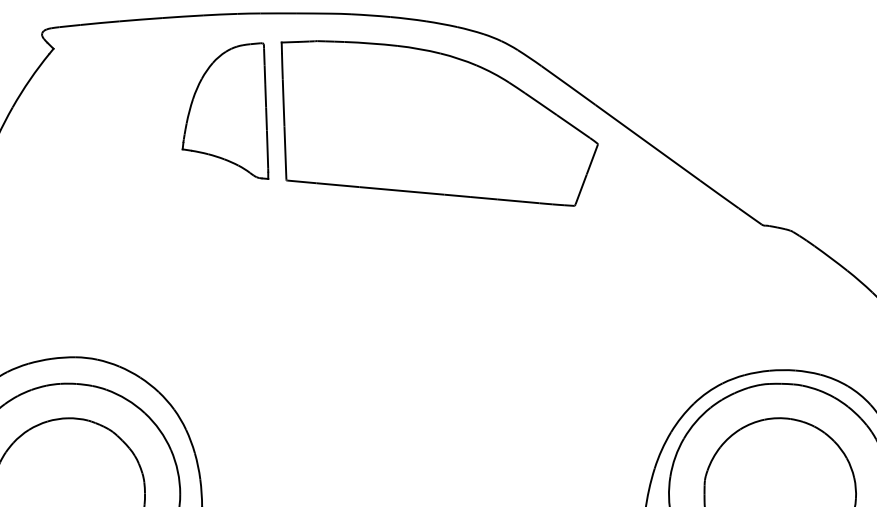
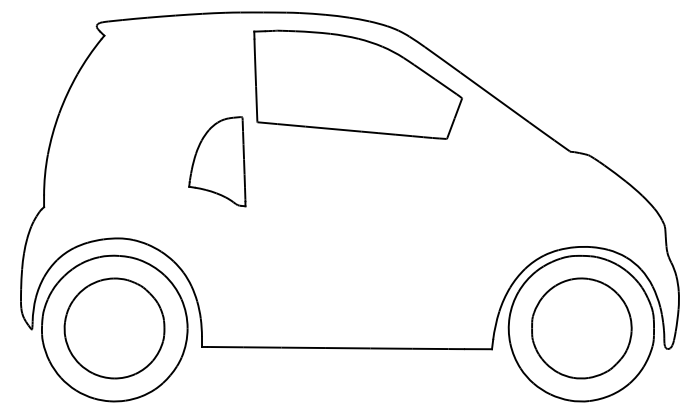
part: (225, 110) -> (217, 161), moved

